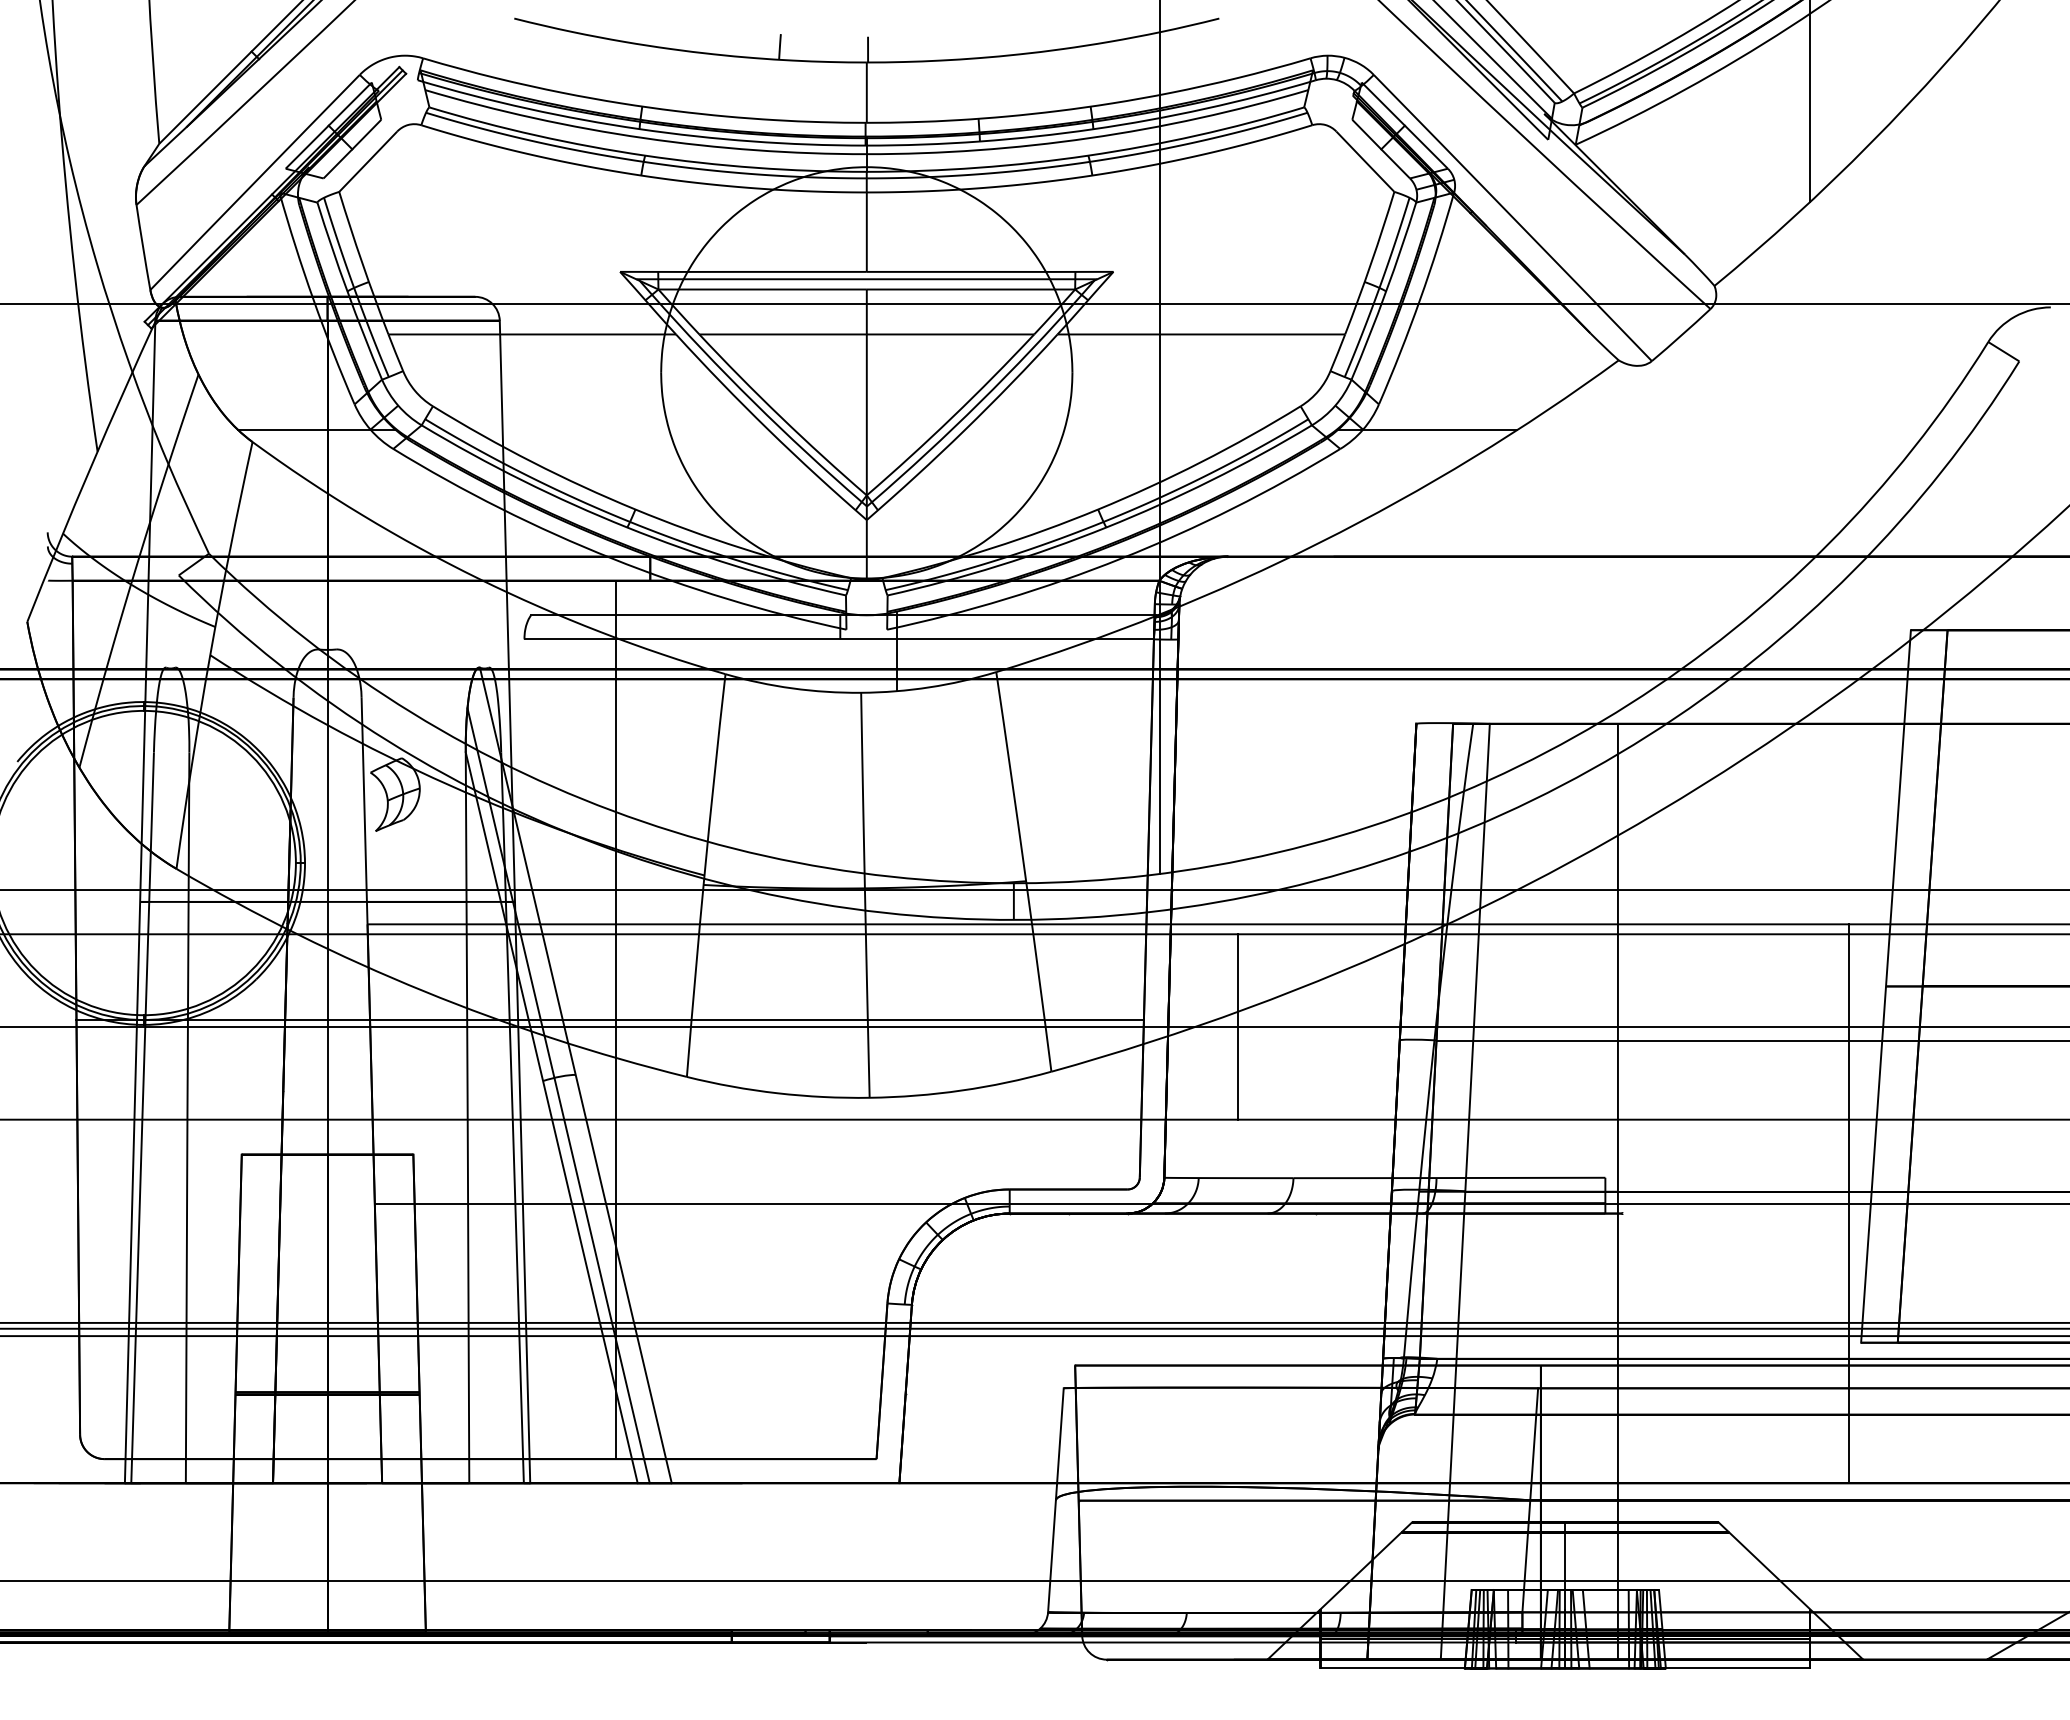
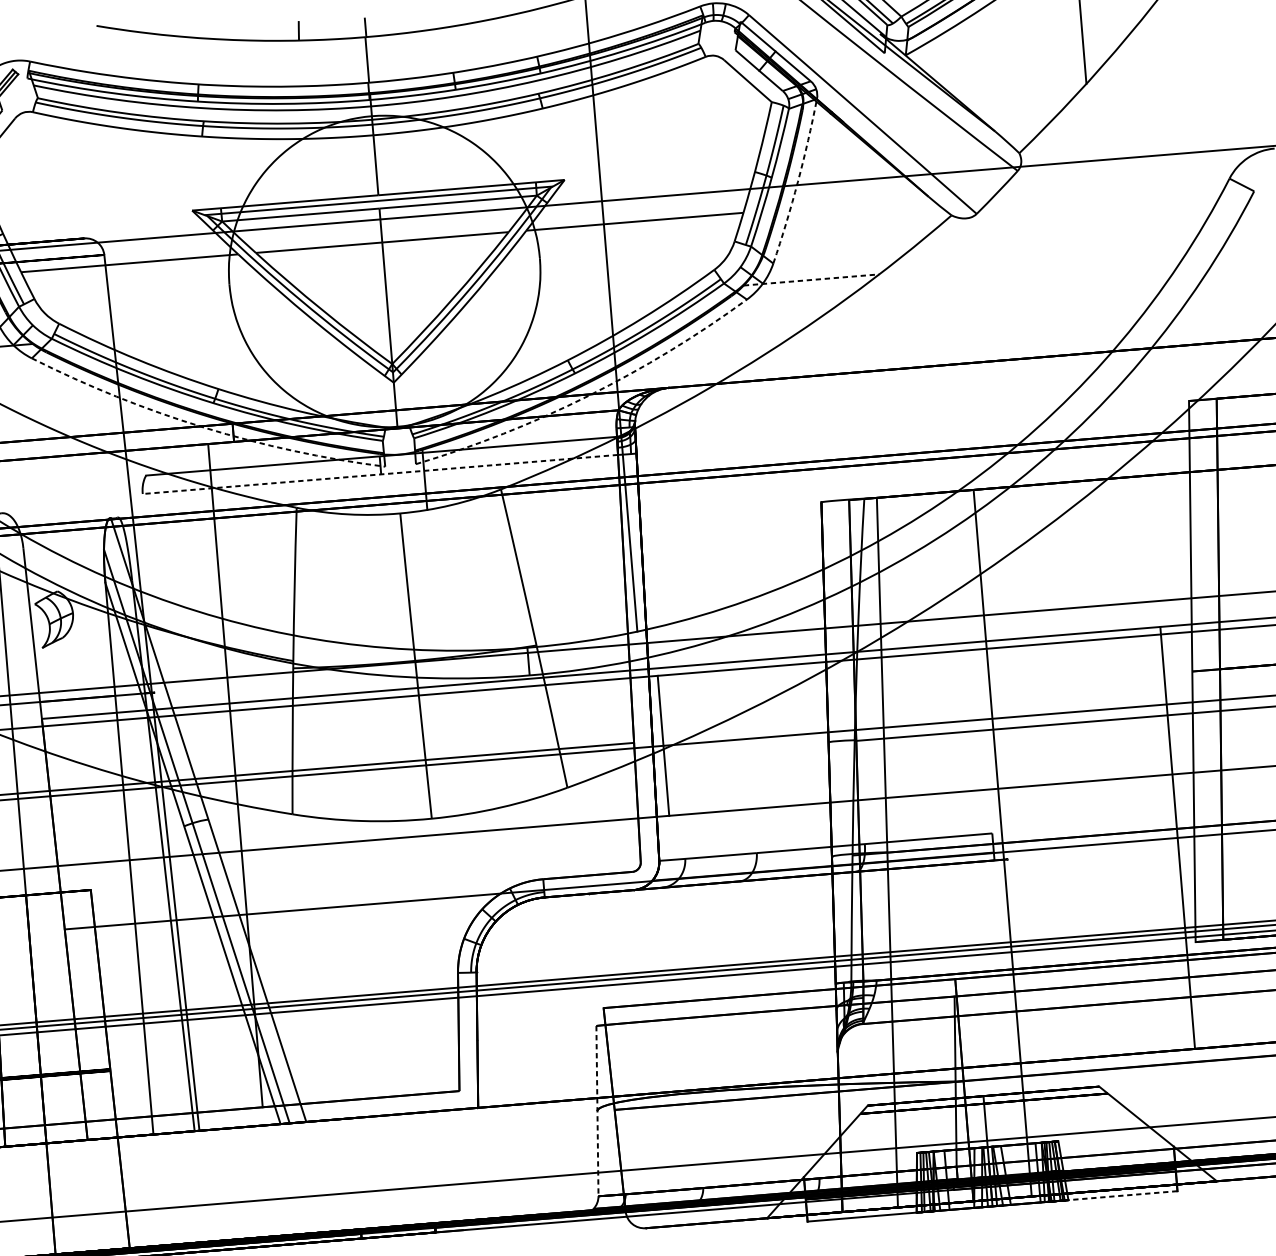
arc: (1420, 299) -> (798, 181), solid -> dashed
line: (1427, 430) -> (811, 280), solid -> dashed
arc: (612, 558) -> (204, 427), solid -> dashed
arc: (1121, 558) -> (588, 395), solid -> dashed
line: (839, 639) -> (380, 474), solid -> dashed
line: (1238, 1026) -> (663, 745), moved
line: (1055, 1500) -> (597, 1111), solid -> dashed
line: (1726, 1668) -> (1114, 1196), solid -> dashed

